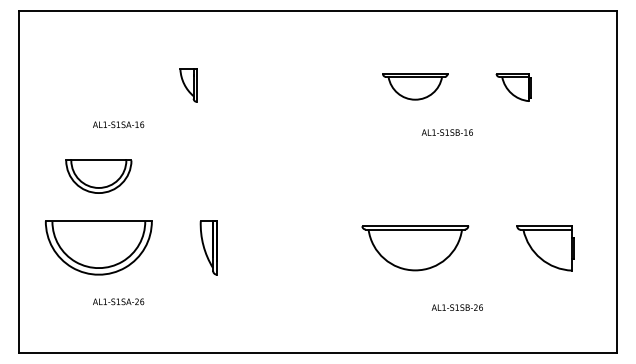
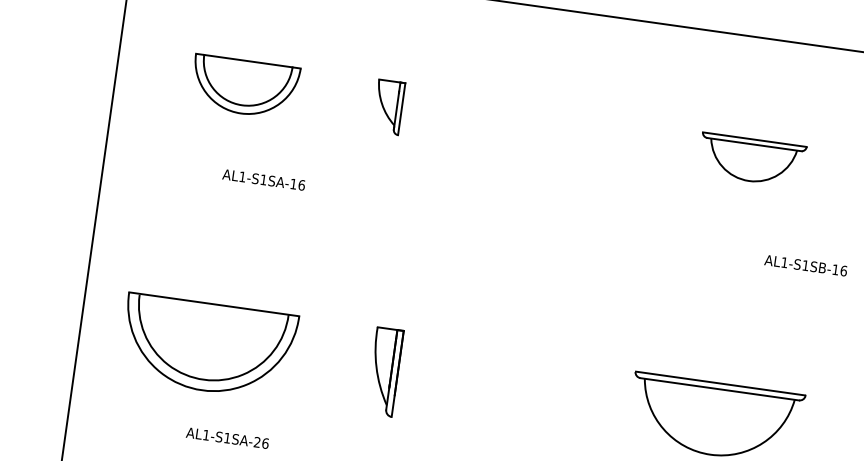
text: (118, 124) -> (263, 179), moved
text: (446, 132) -> (804, 265), moved
part: (98, 176) -> (244, 86), moved

